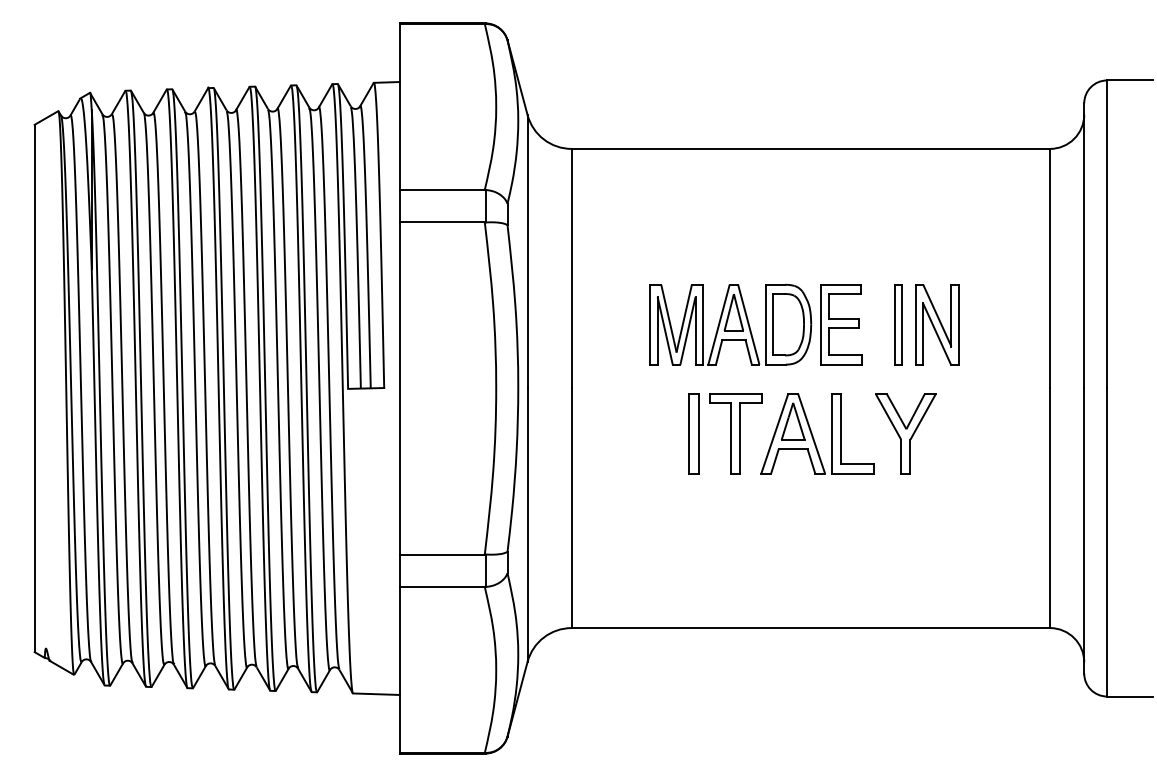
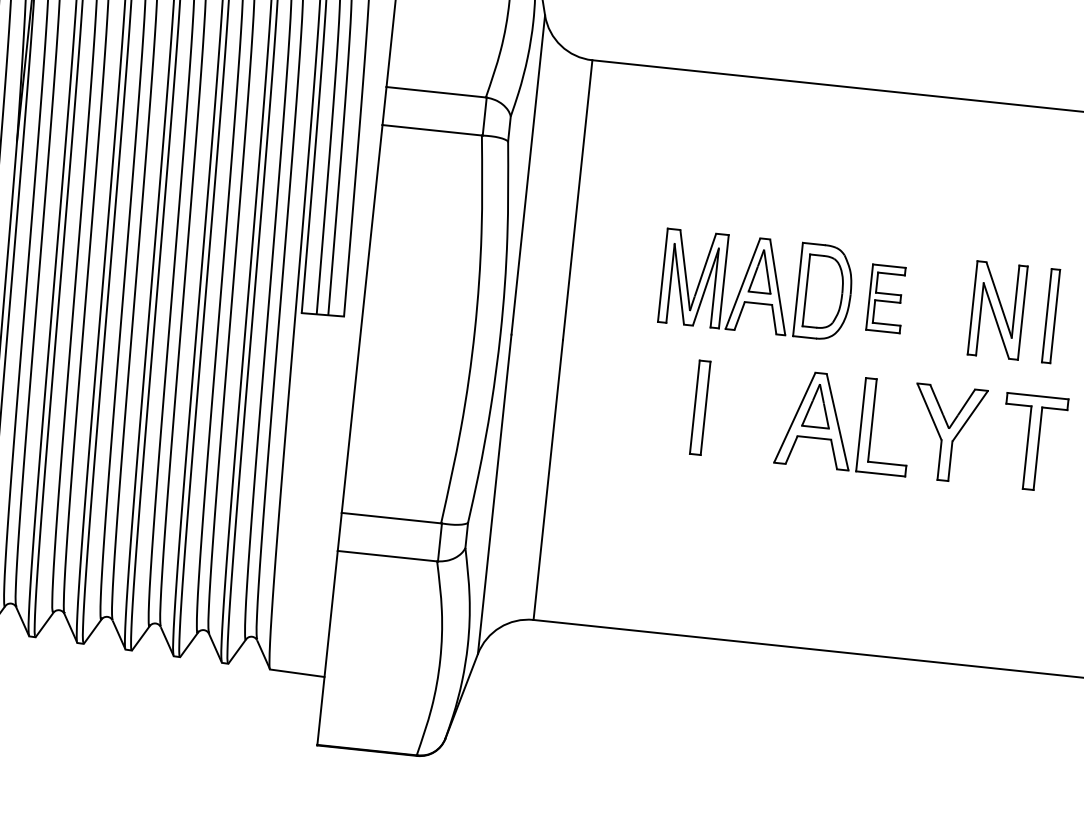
part: (841, 324) -> (886, 298), size x0.7
part: (898, 324) -> (1050, 315), moved
part: (735, 433) -> (1032, 442), moved

